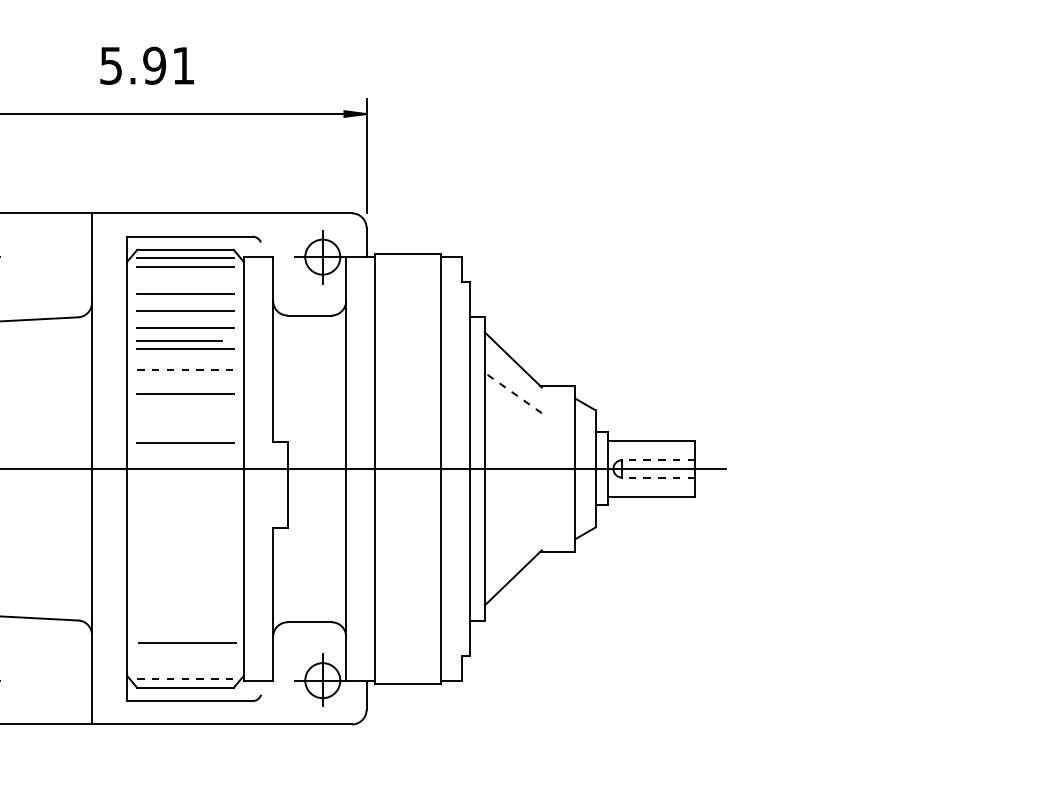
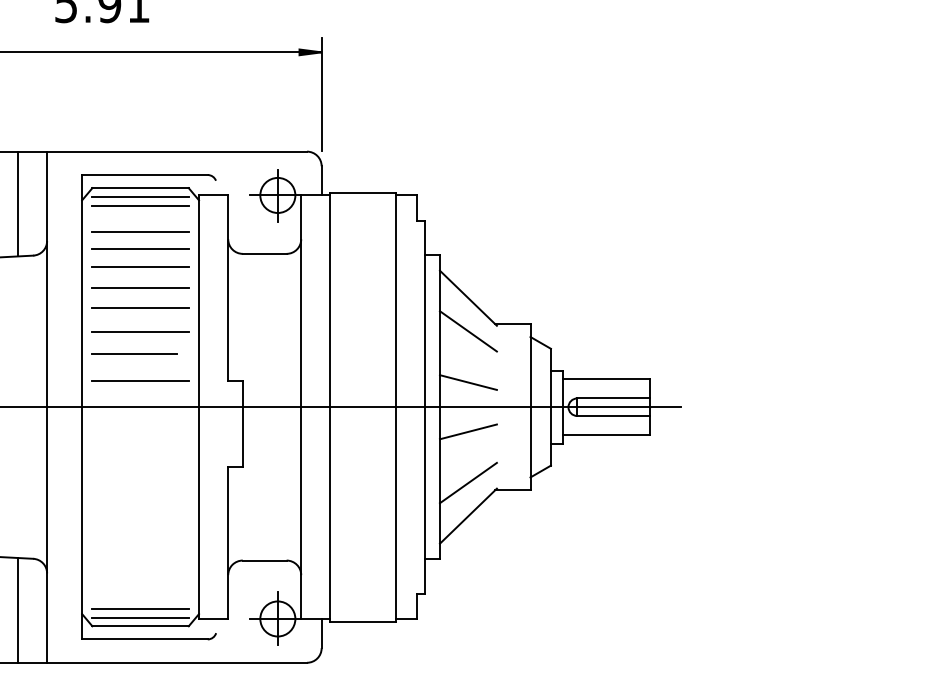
line: (62, 265) -> (17, 203), added
line: (179, 340) -> (134, 353), moved
line: (186, 369) -> (141, 307), dashed -> solid
line: (513, 393) -> (468, 331), dashed -> solid
line: (512, 443) -> (467, 381), added
line: (658, 460) -> (613, 398), dashed -> solid
line: (658, 477) -> (613, 415), dashed -> solid
line: (512, 493) -> (467, 431), added
line: (512, 544) -> (467, 482), added
line: (187, 642) -> (140, 607), moved
line: (62, 671) -> (17, 609), added
line: (186, 679) -> (141, 617), dashed -> solid

